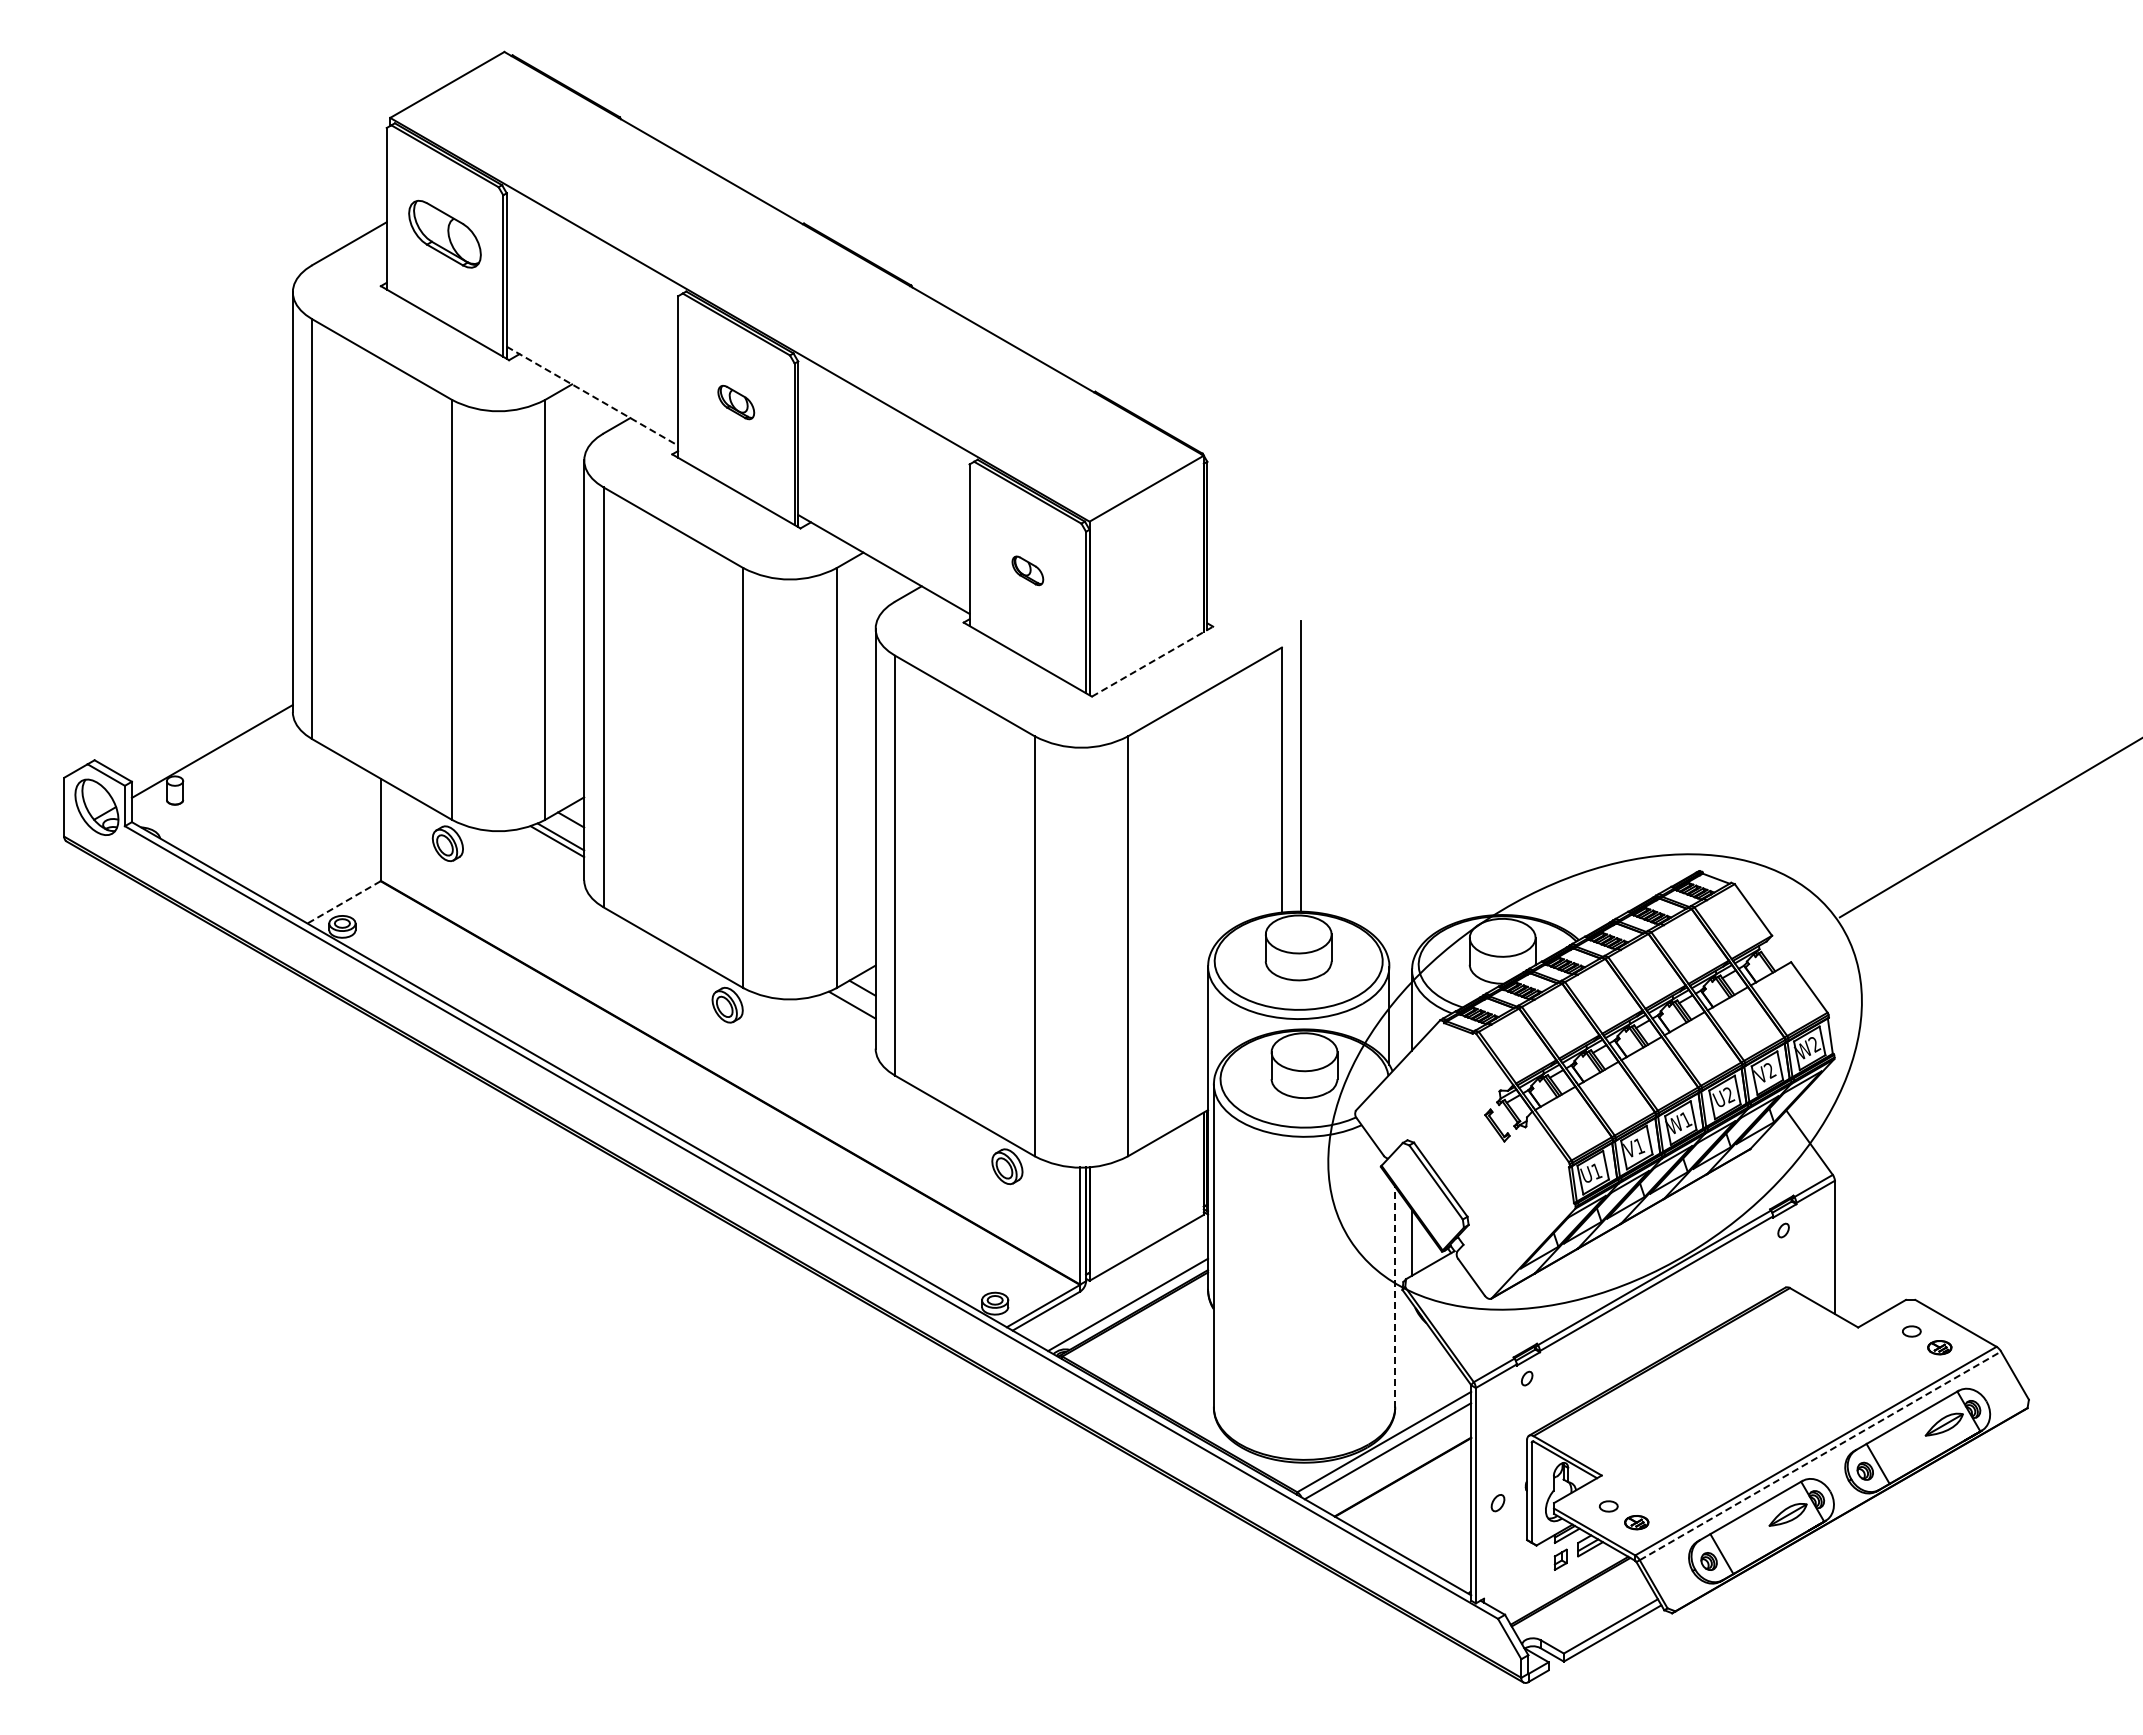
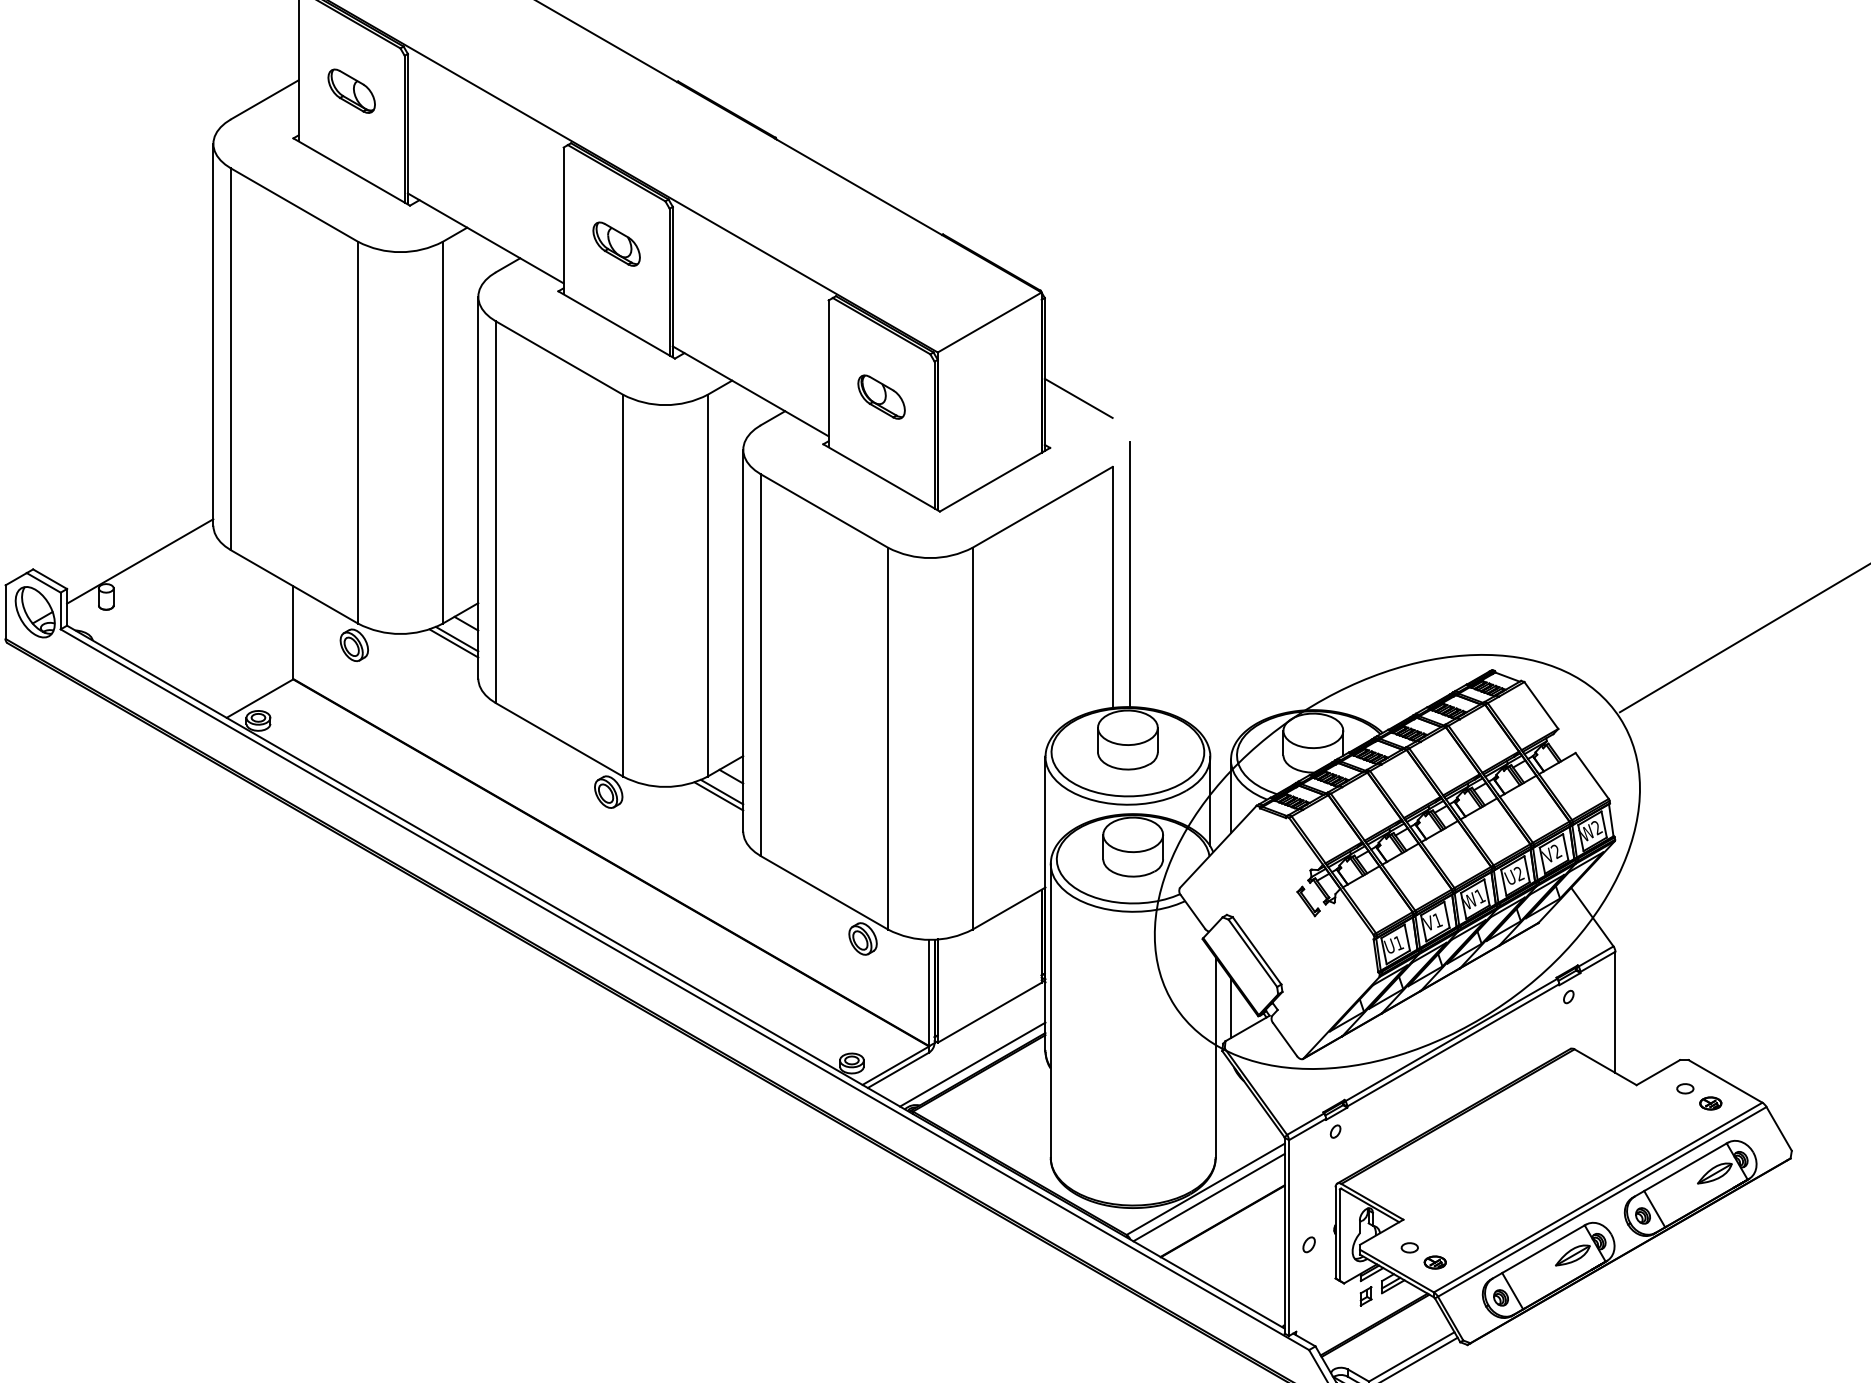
part: (444, 234) -> (351, 91), size x0.71
line: (592, 396) -> (485, 238), dashed -> solid
part: (735, 402) -> (615, 244), size x1.43
part: (1027, 570) -> (881, 396), size x1.67
line: (1244, 571) -> (1078, 397), added
line: (1152, 661) -> (994, 479), dashed -> solid
line: (343, 902) -> (259, 698), dashed -> solid
line: (848, 1009) -> (718, 796), added
line: (1395, 1296) -> (1215, 1056), dashed -> solid
line: (1820, 1455) -> (1602, 1201), dashed -> solid

